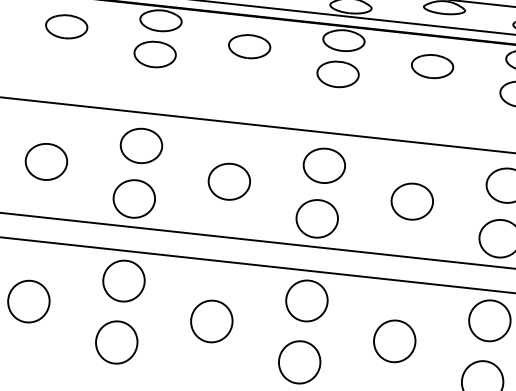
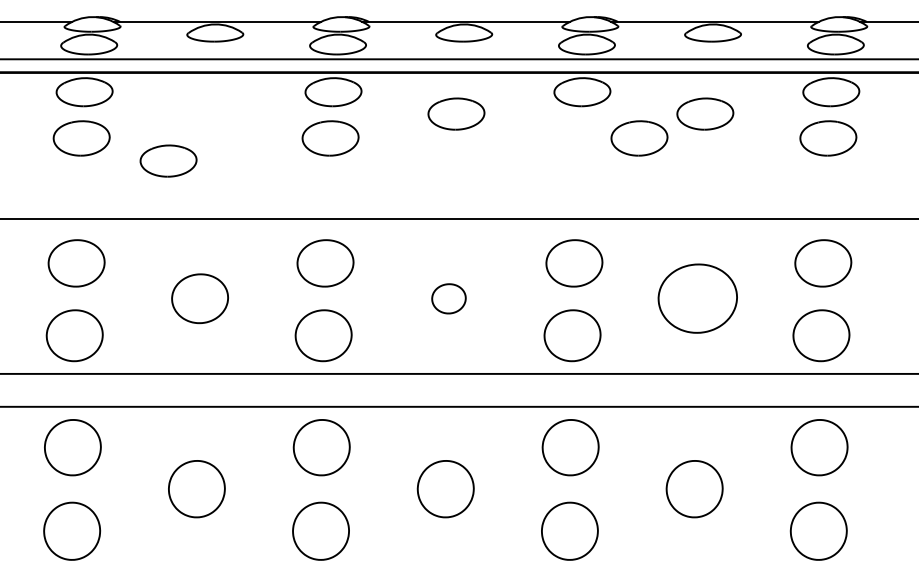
part: (66, 26) -> (168, 160), moved
part: (338, 74) -> (639, 138), moved
part: (229, 181) -> (448, 298), size x0.6
part: (412, 201) -> (697, 298), size x1.4

